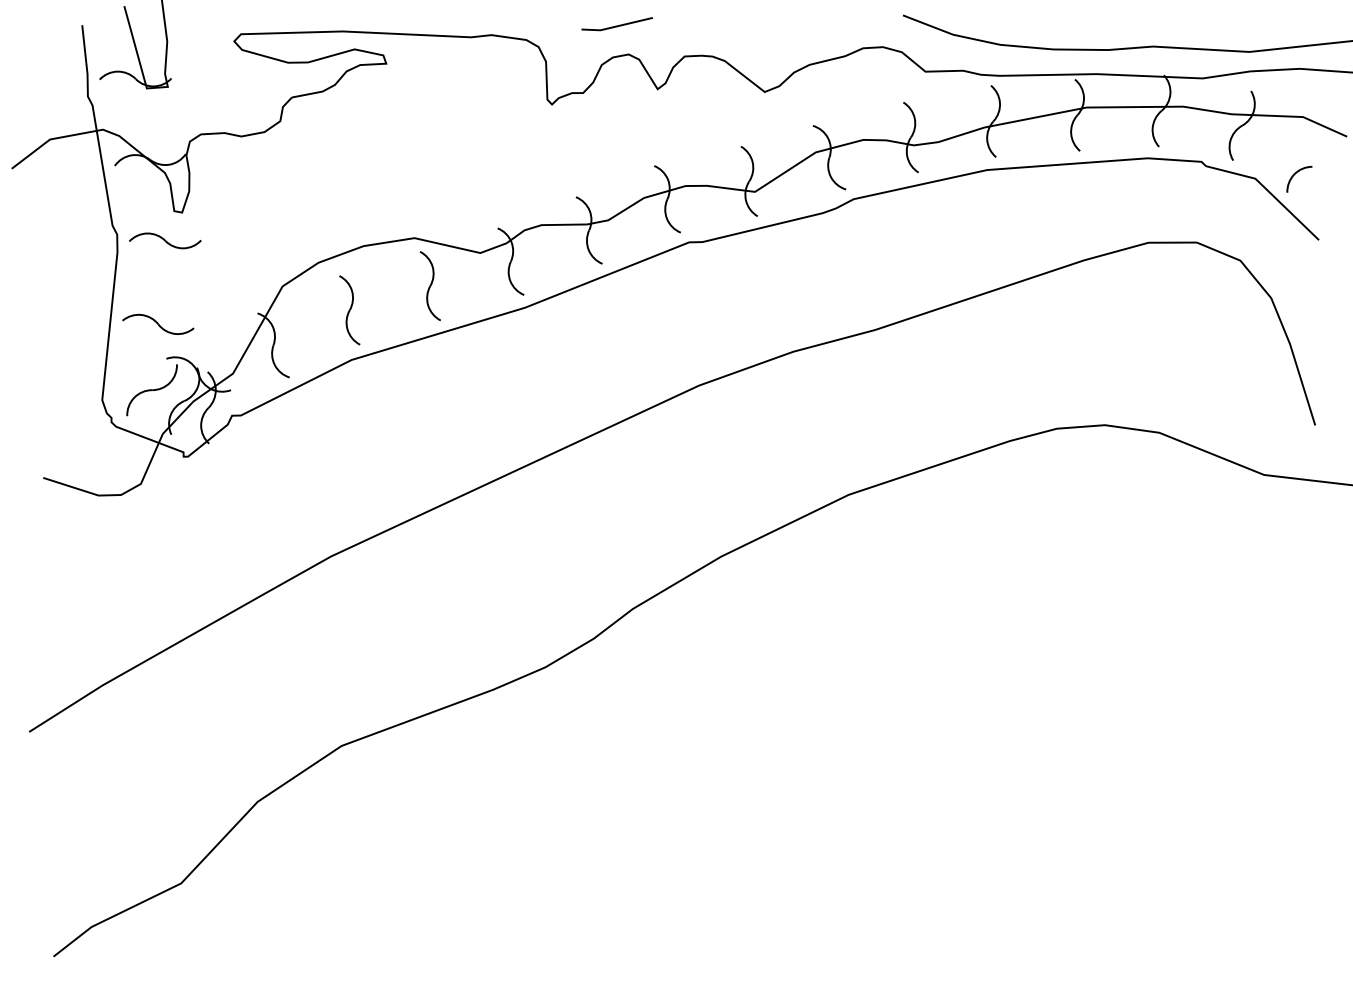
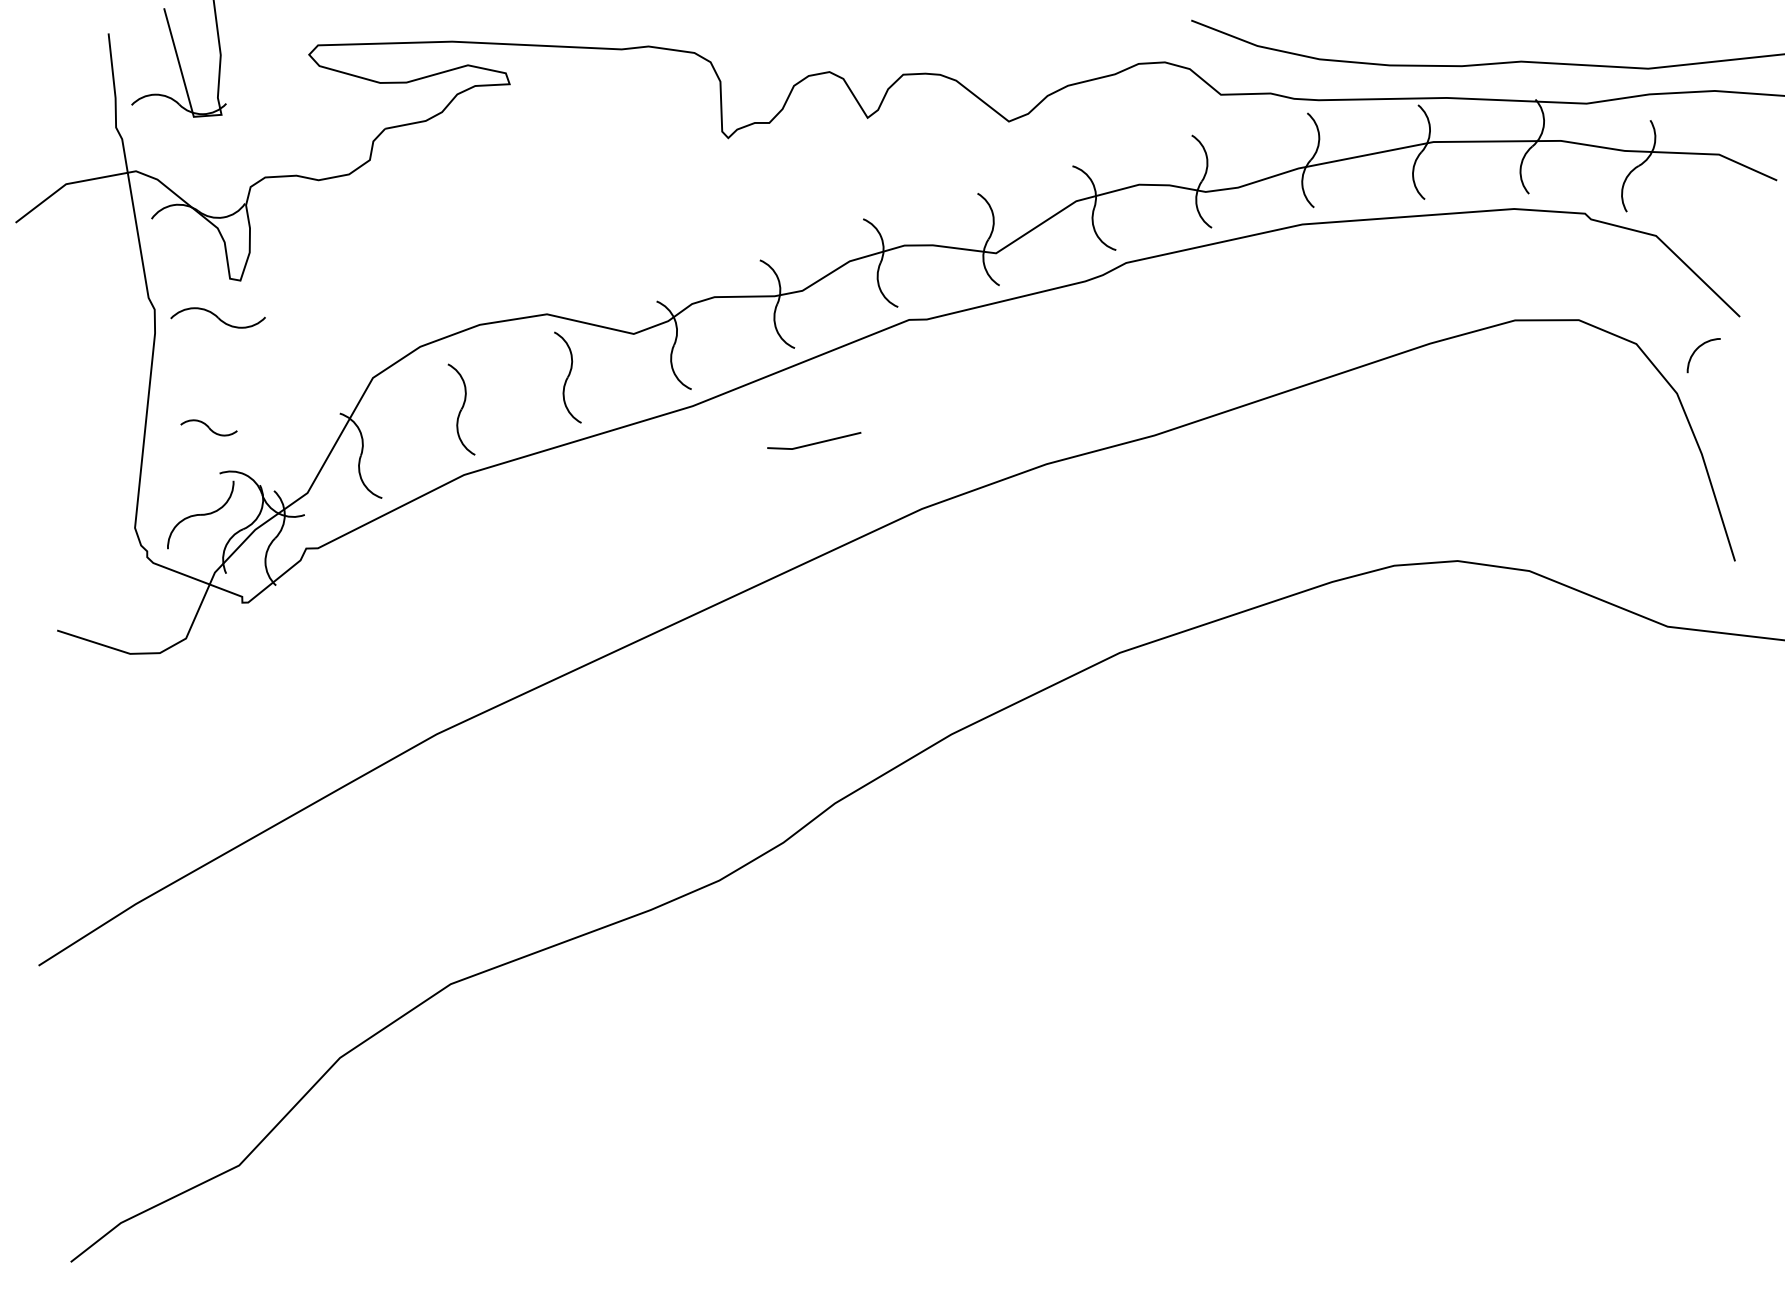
line: (616, 25) -> (813, 442), moved
arc: (1295, 174) -> (1698, 349), moved
part: (158, 323) -> (209, 426), size x0.6

